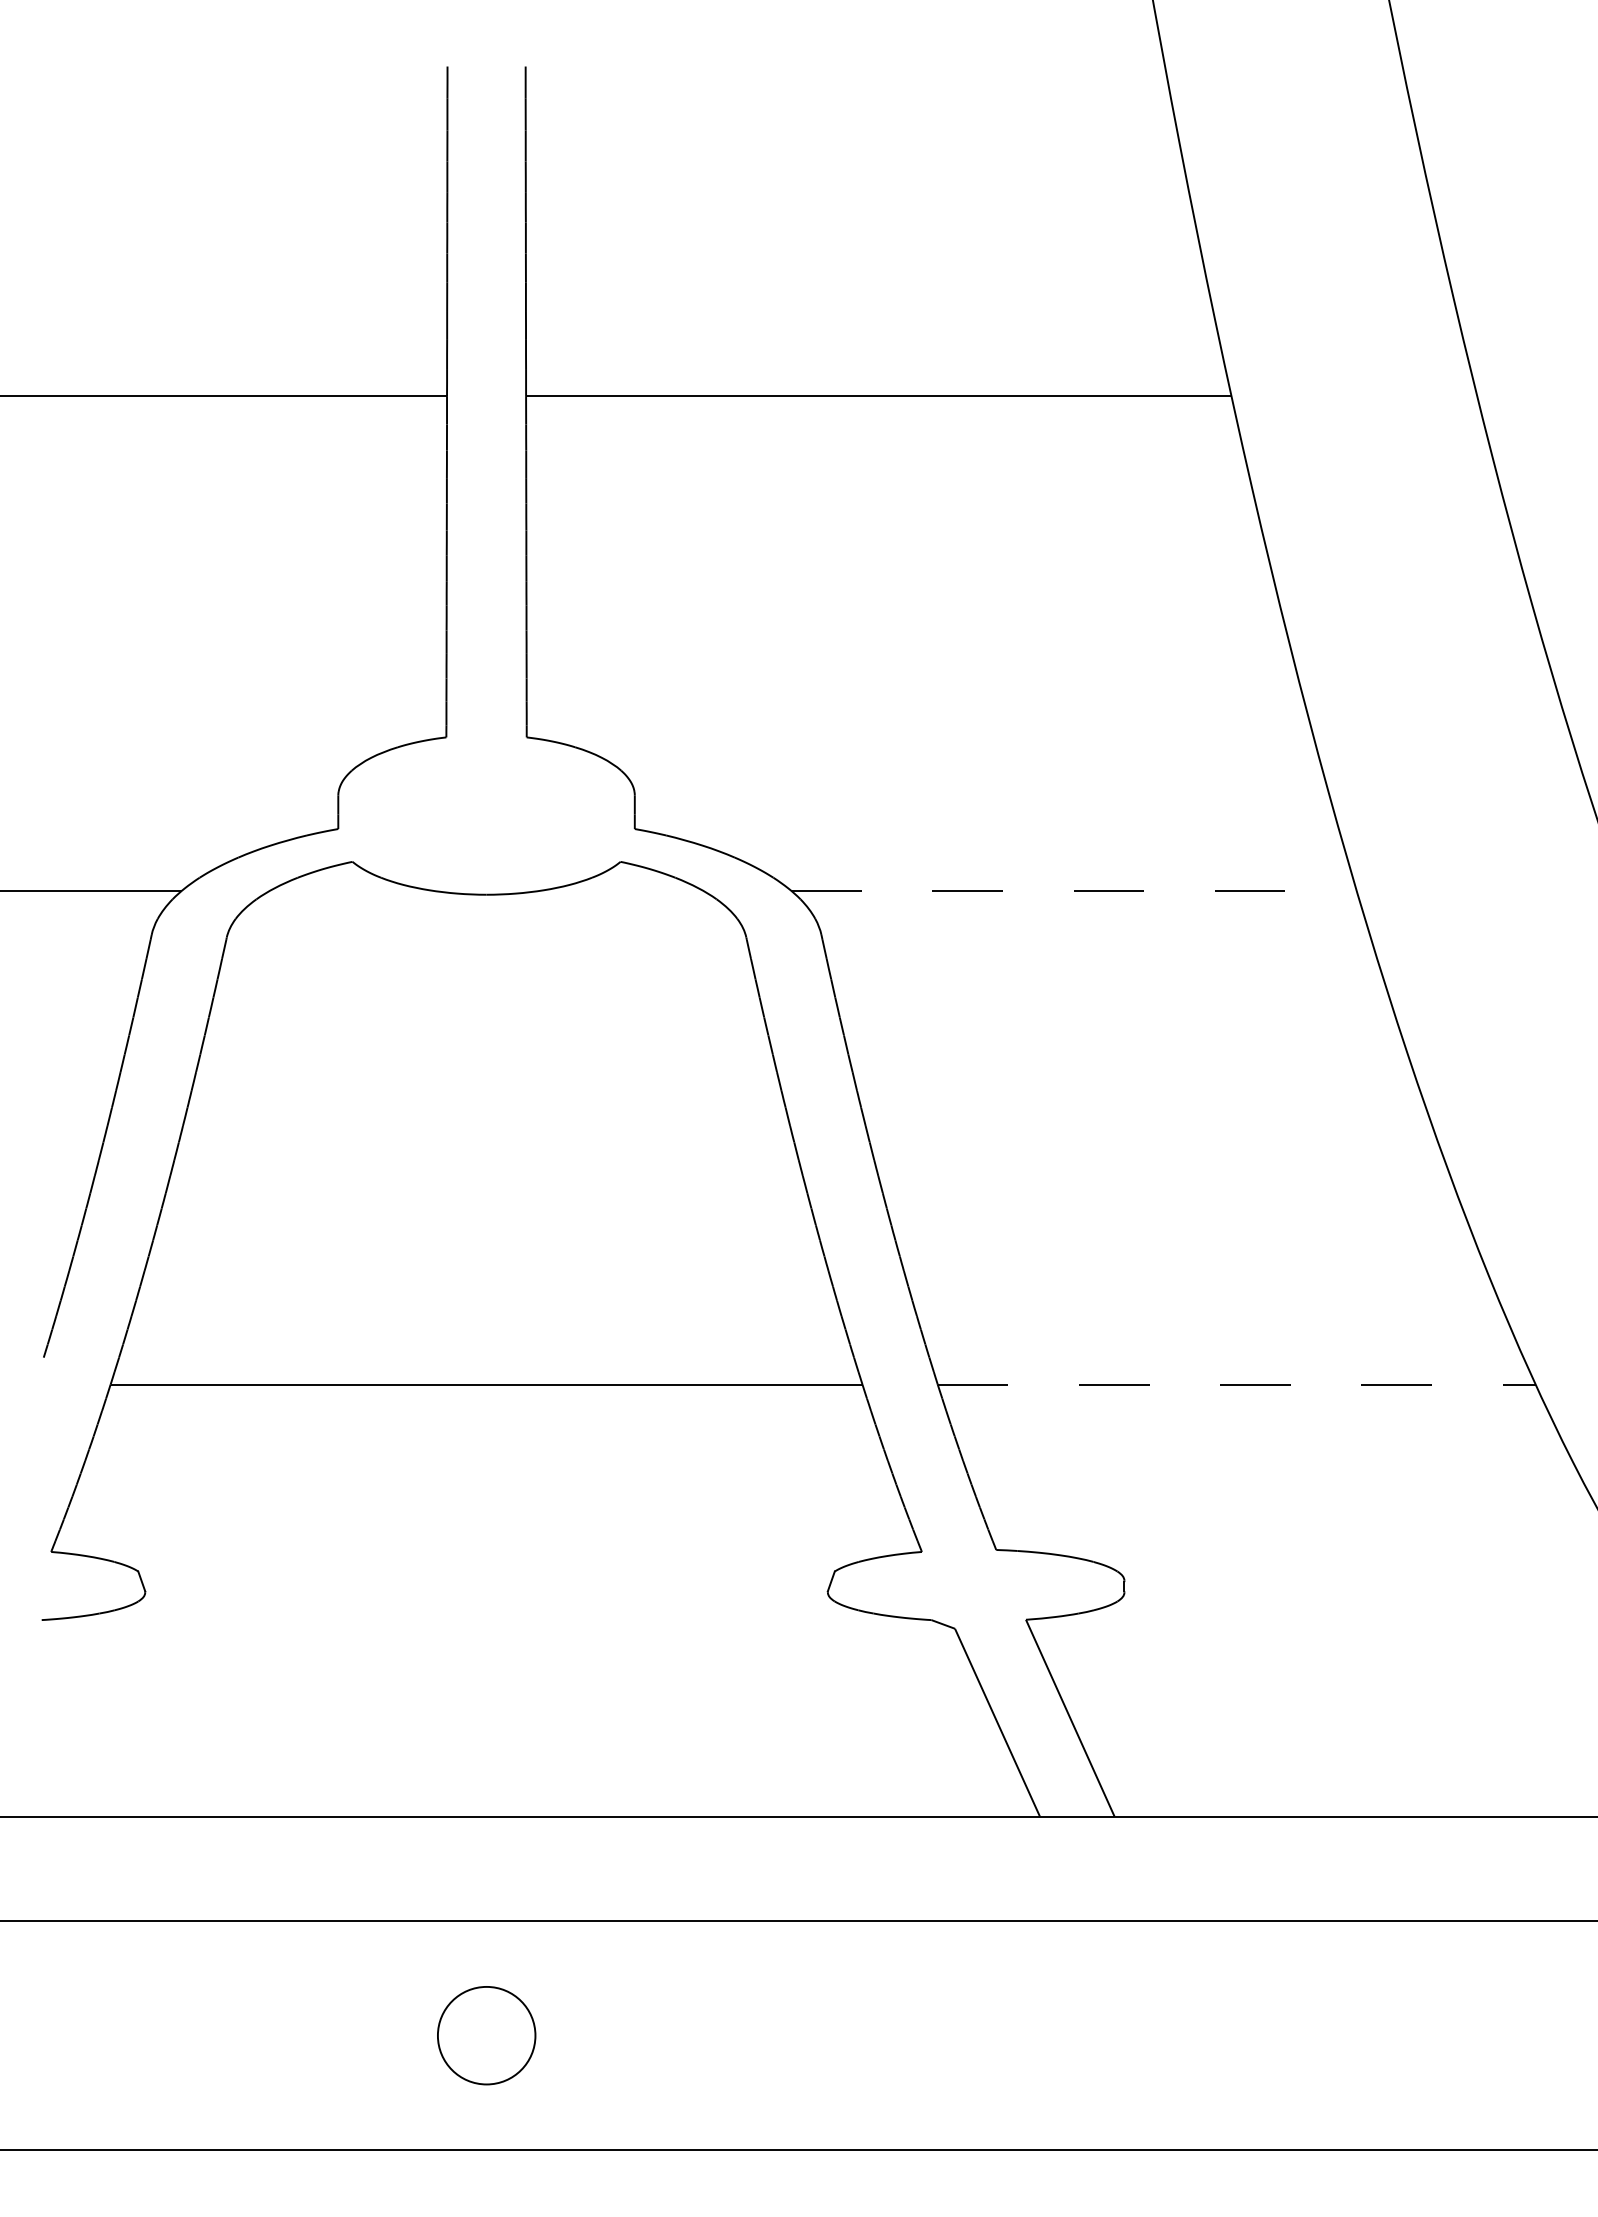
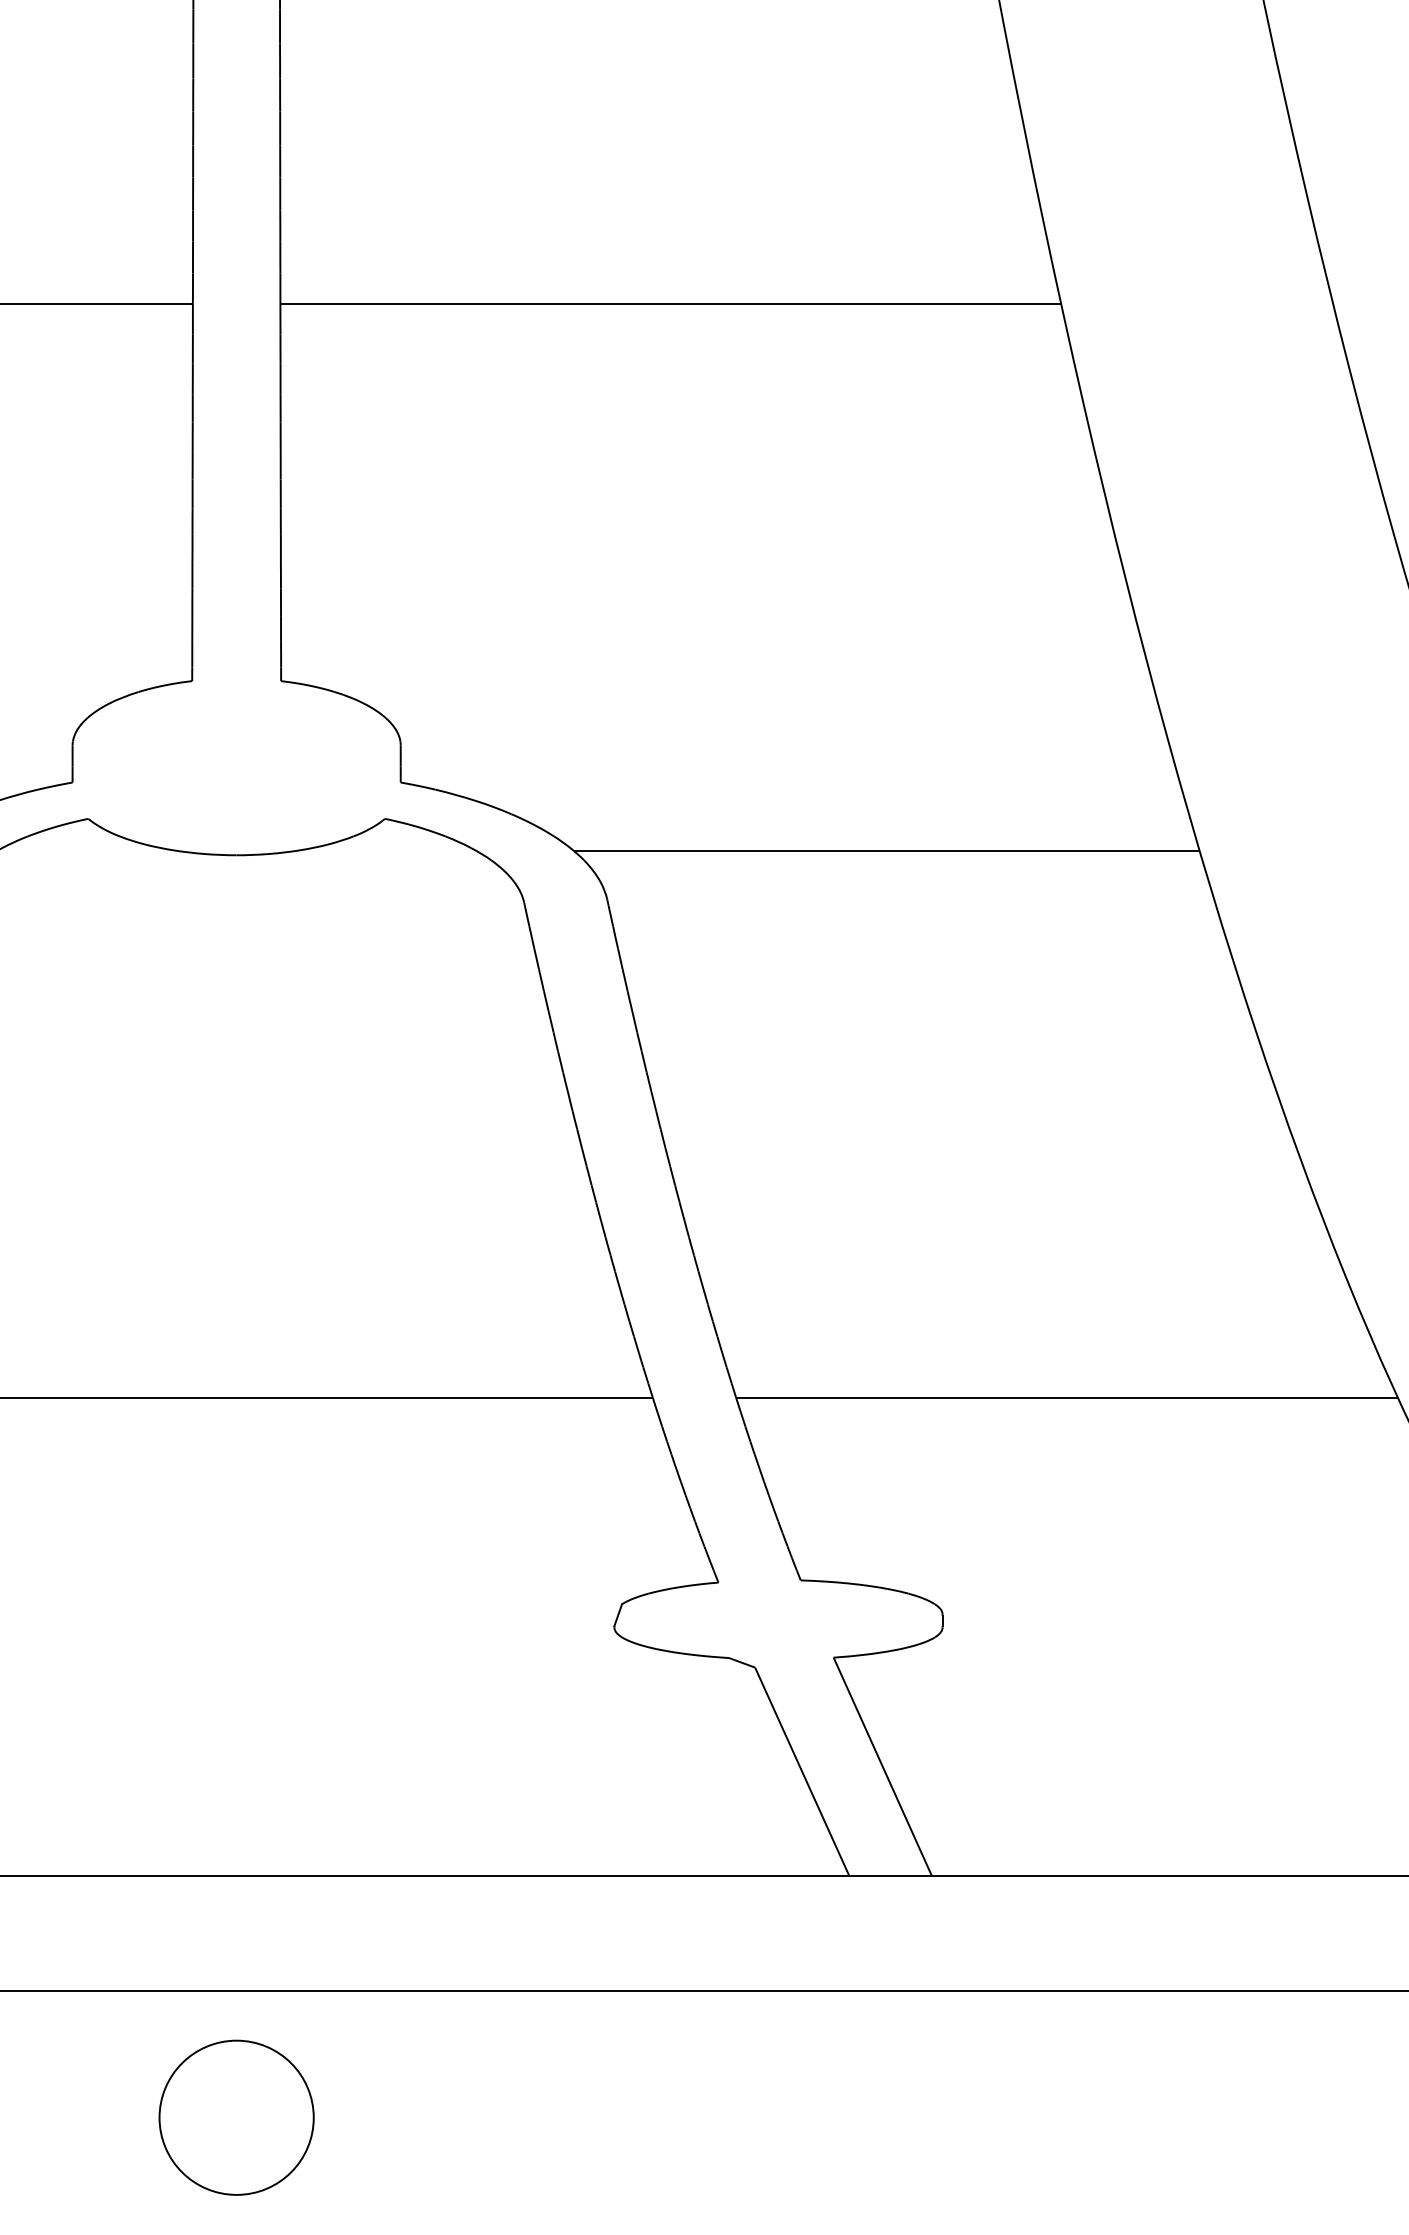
line: (1073, 890) -> (886, 850), dashed -> solid
line: (1236, 1384) -> (1066, 1397), dashed -> solid
circle: (486, 2035) -> (236, 2117), size x1.43

